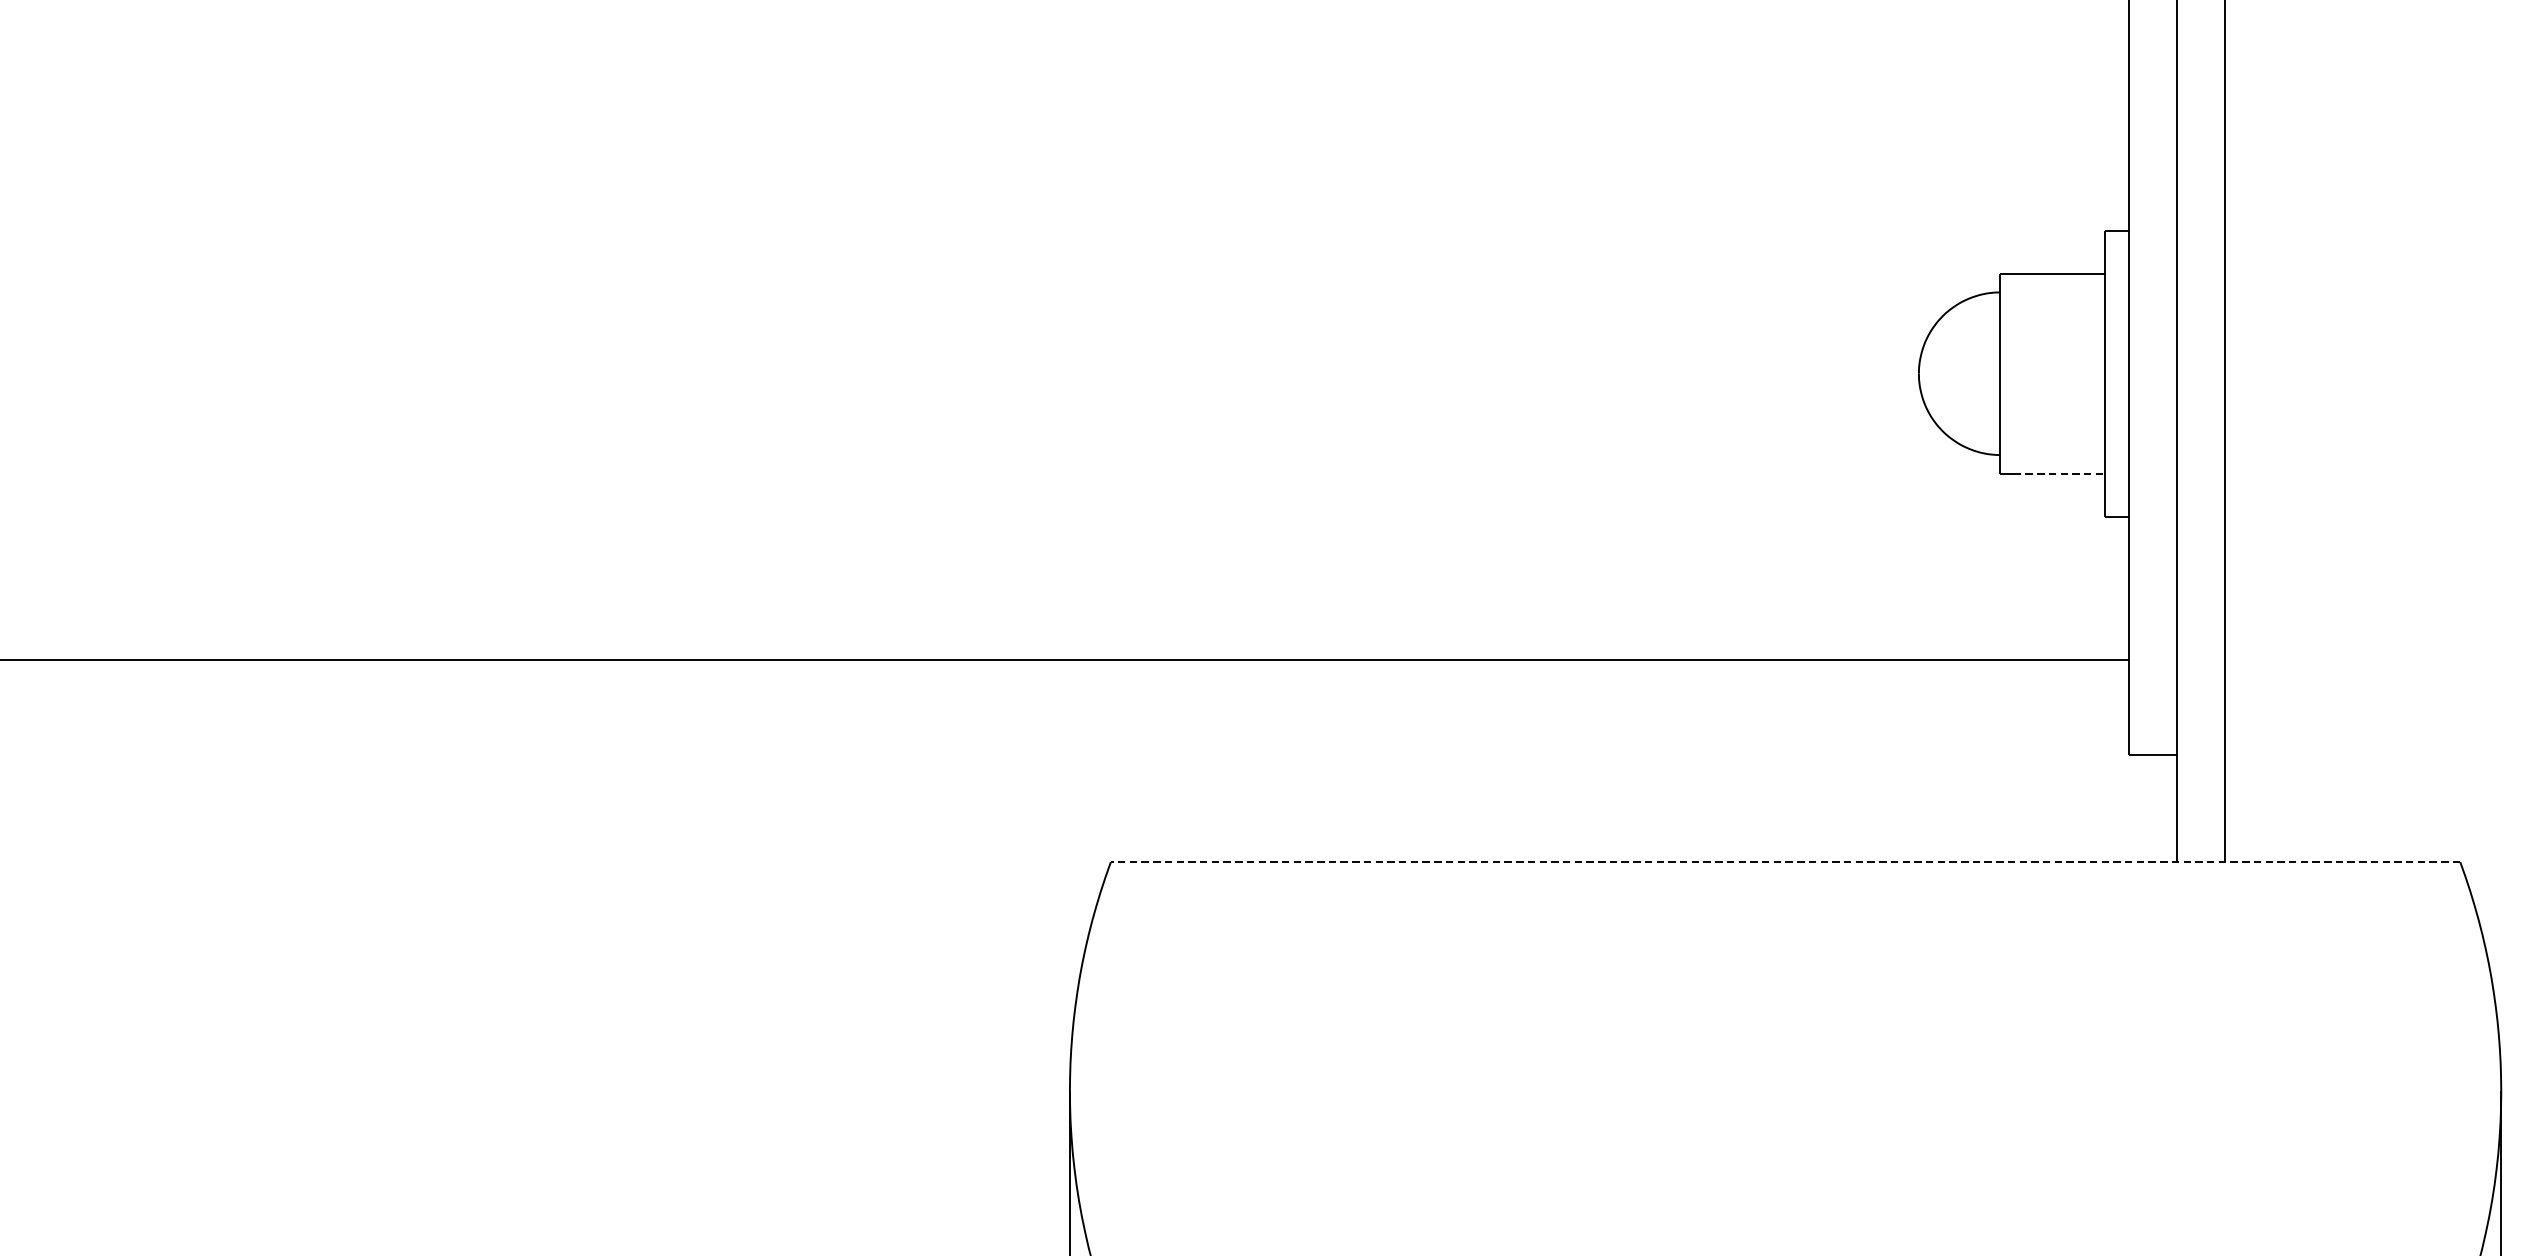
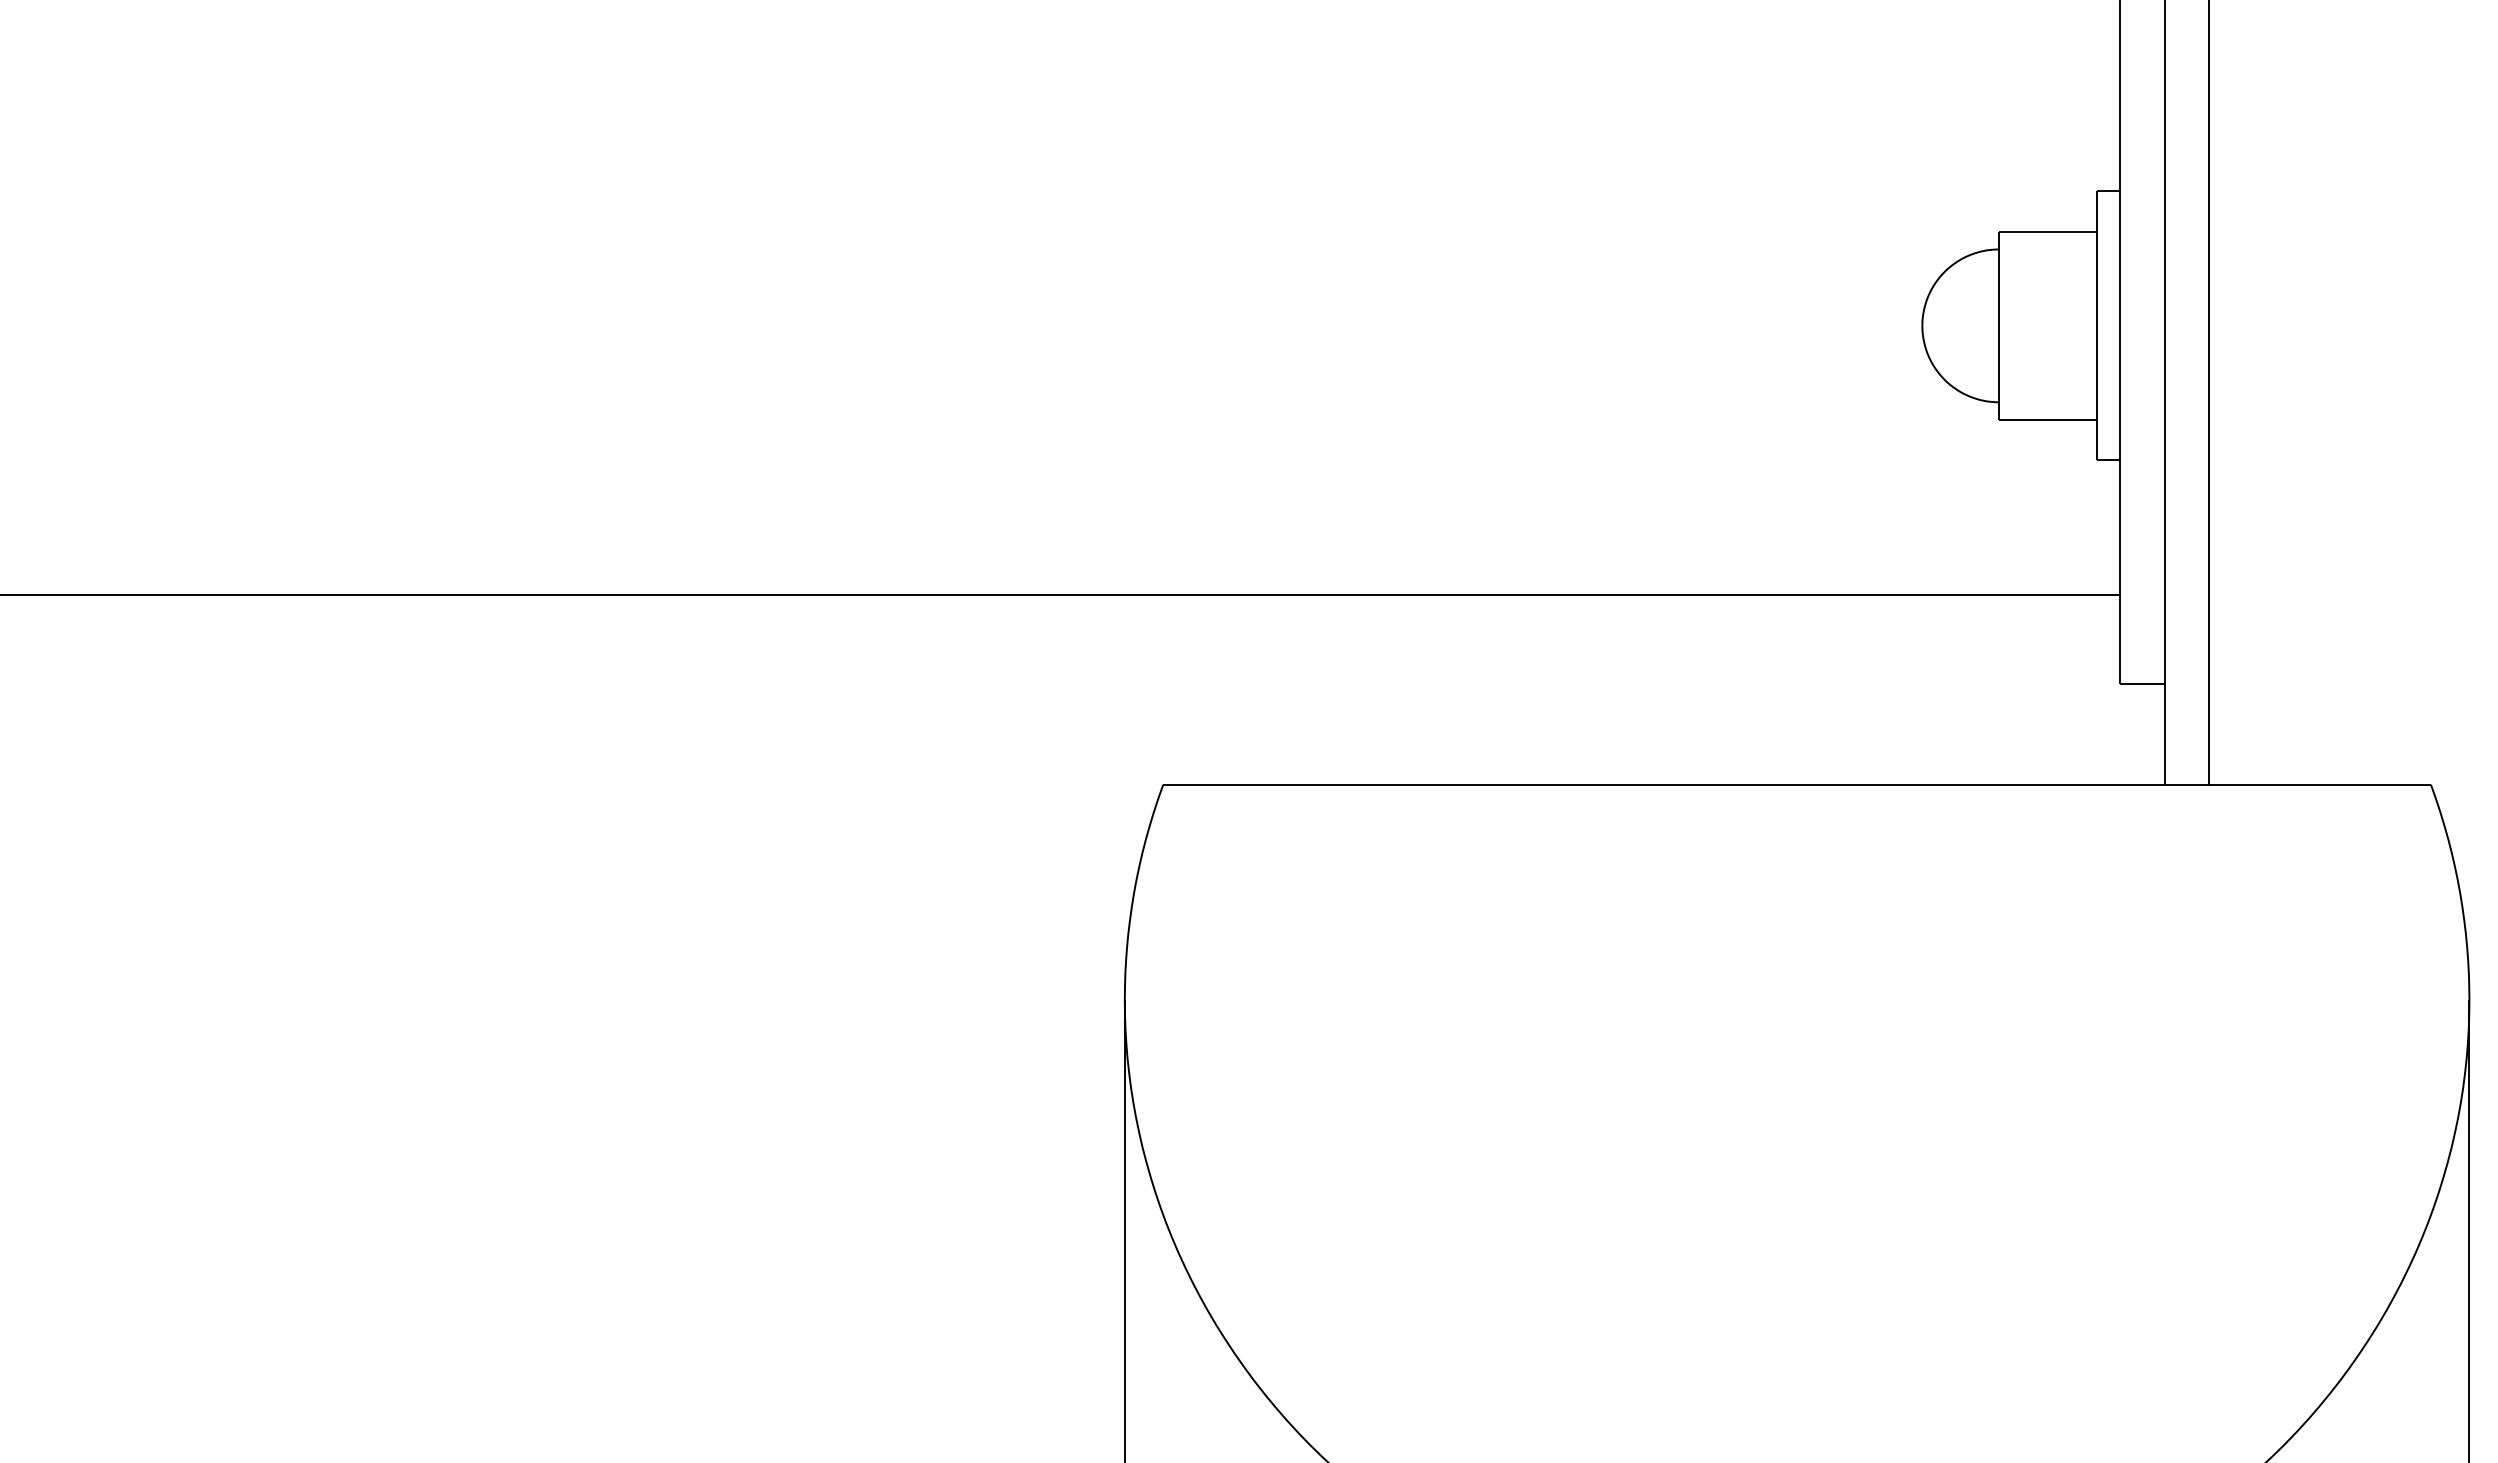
line: (2059, 473) -> (2054, 419), dashed -> solid
line: (1785, 861) -> (1797, 784), dashed -> solid

